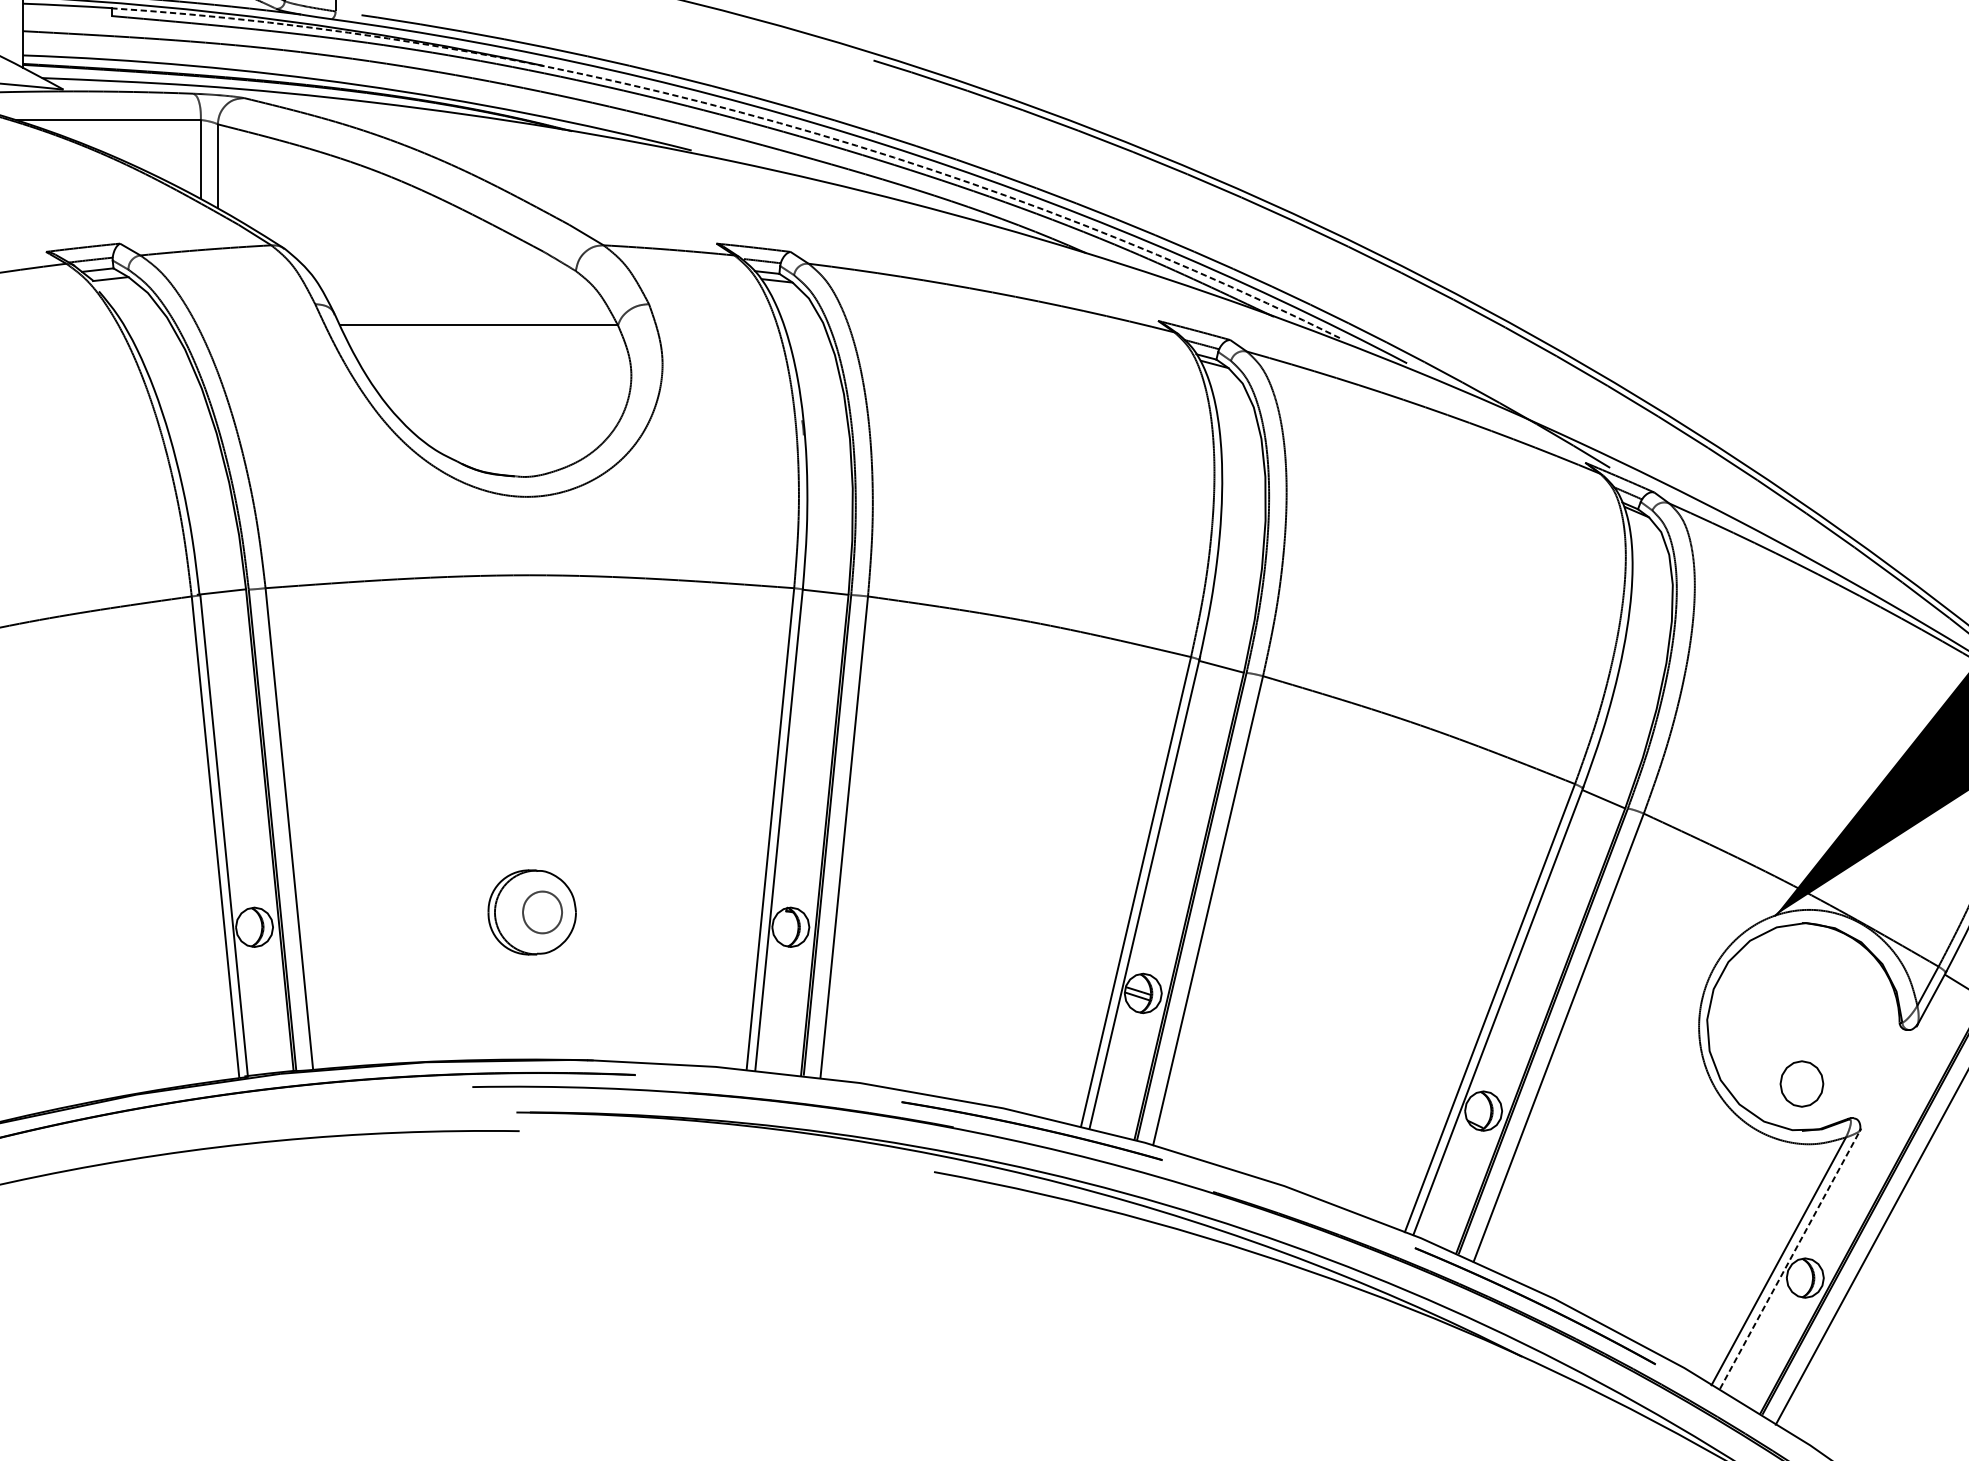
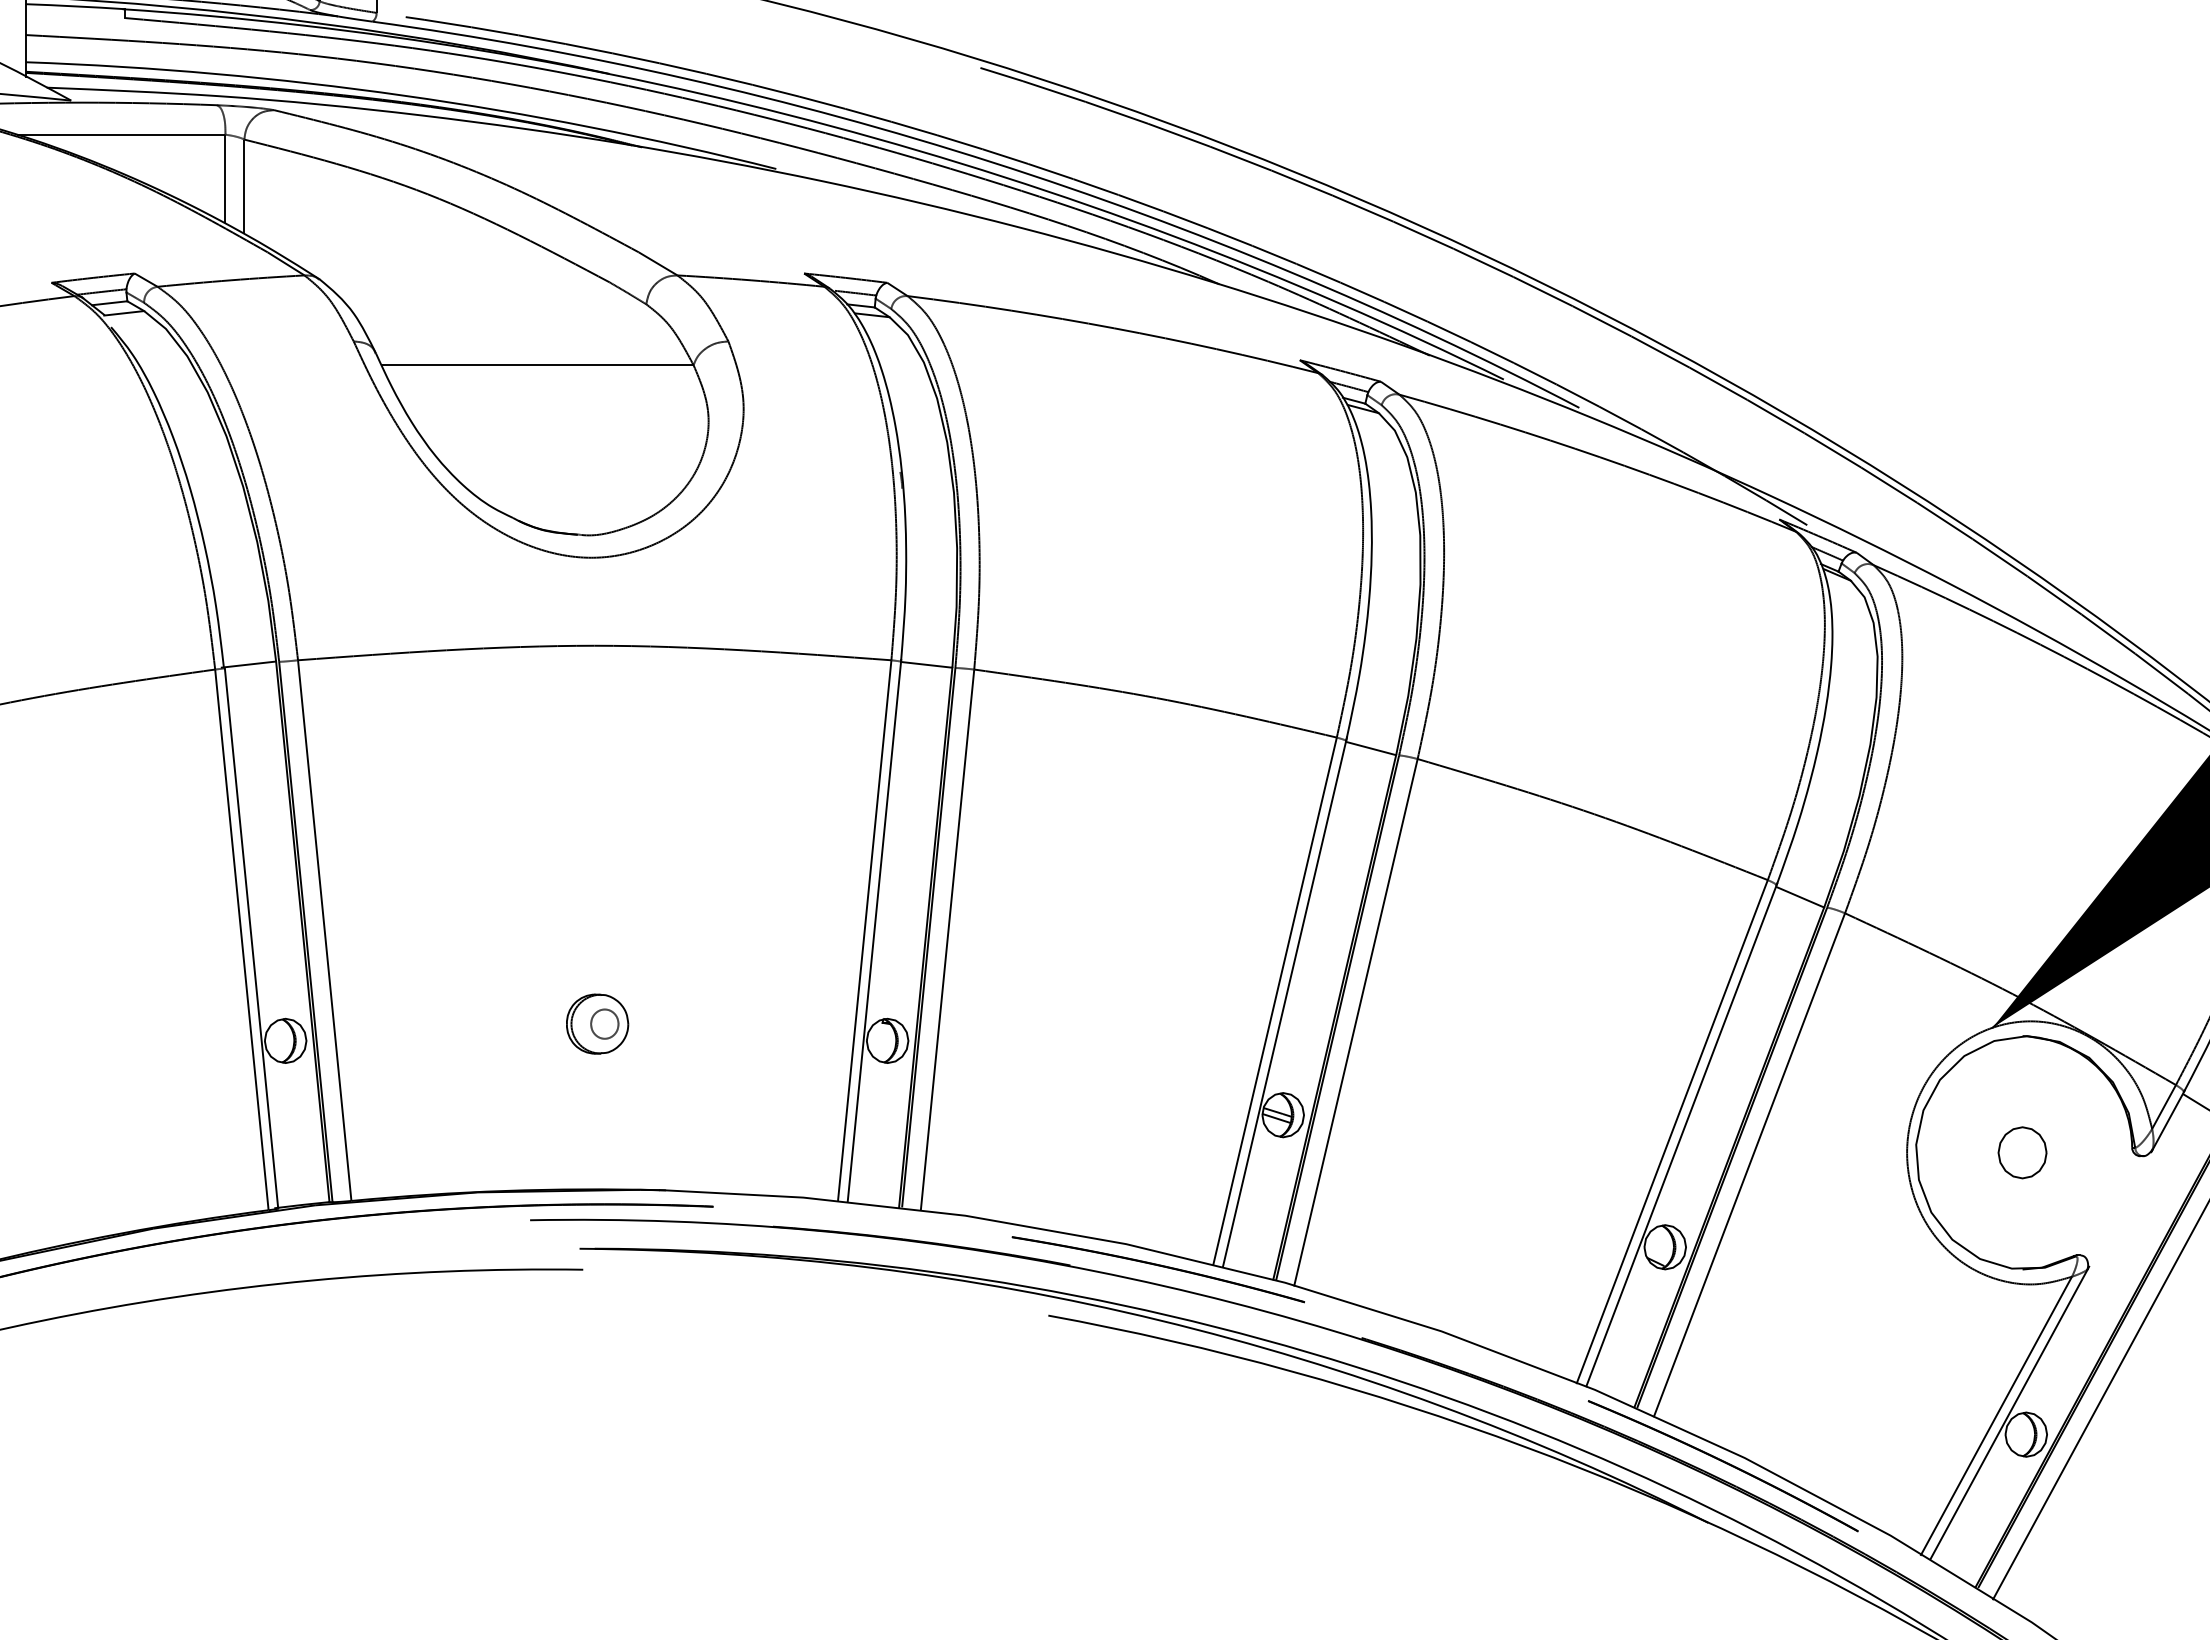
arc: (740, 112) -> (831, 126), dashed -> solid
part: (532, 911) -> (597, 1023), size x0.62
part: (1801, 1083) -> (2022, 1152), moved
line: (1791, 1258) -> (2010, 1412), dashed -> solid

